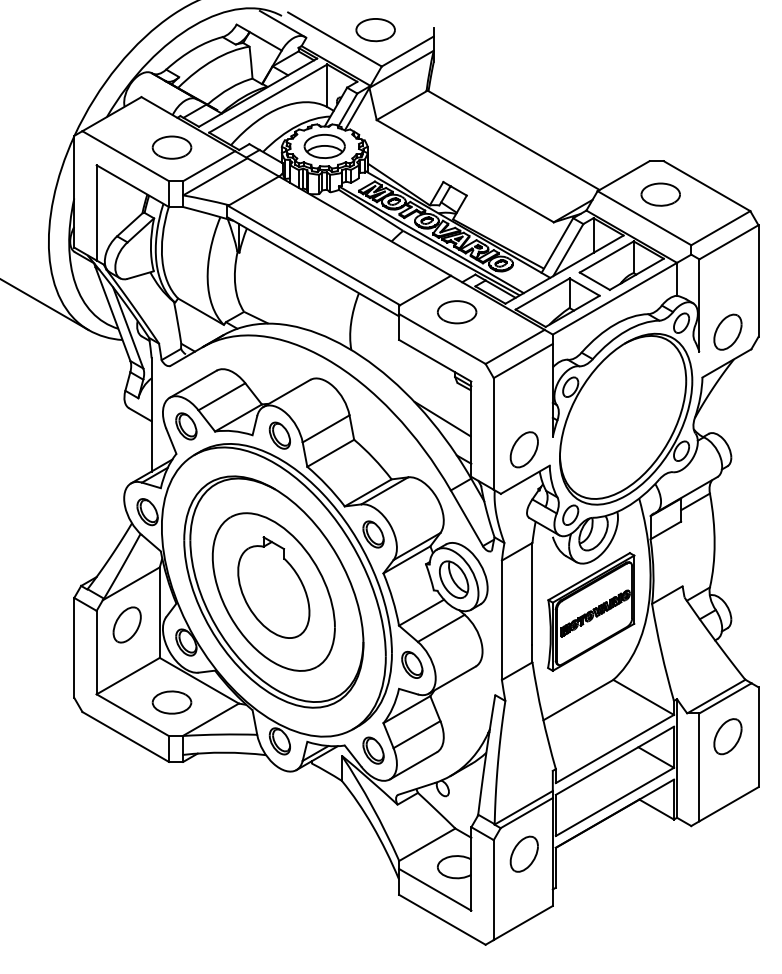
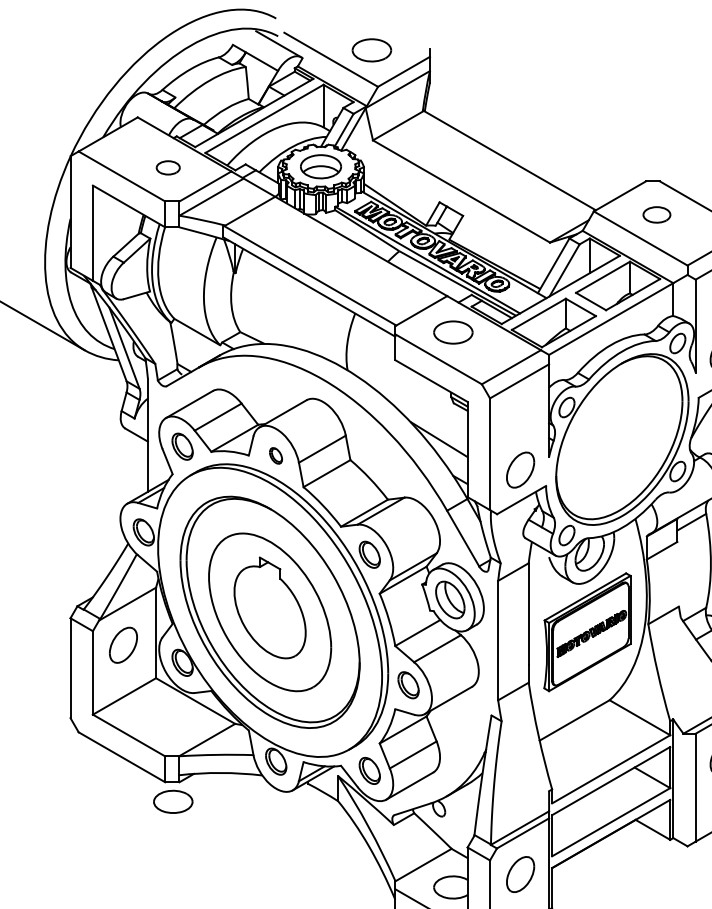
part: (171, 147) -> (167, 167), size x0.6
part: (660, 194) -> (656, 214), size x0.7
part: (279, 435) -> (275, 455), size x0.6
part: (171, 702) -> (172, 801), moved

